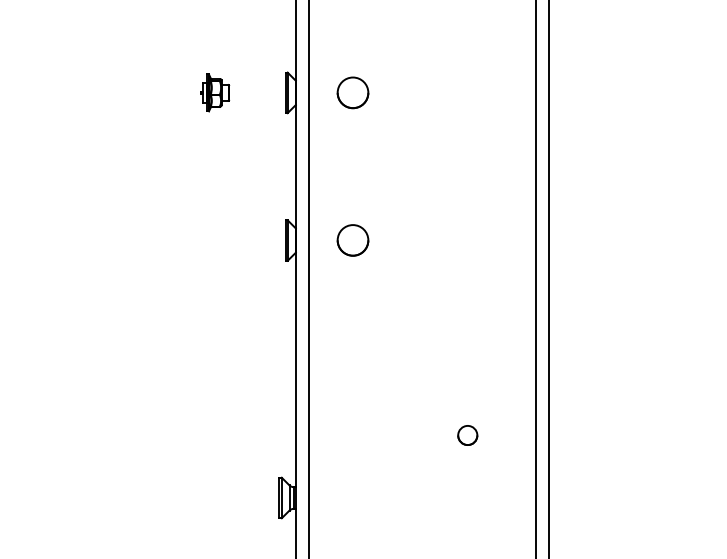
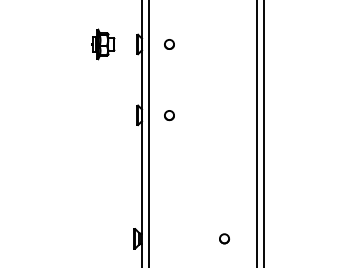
part: (215, 92) -> (103, 44), size x1.67
circle: (353, 92) -> (169, 44), size x0.62
part: (353, 240) -> (169, 115), size x0.62
circle: (467, 434) -> (224, 238), moved

